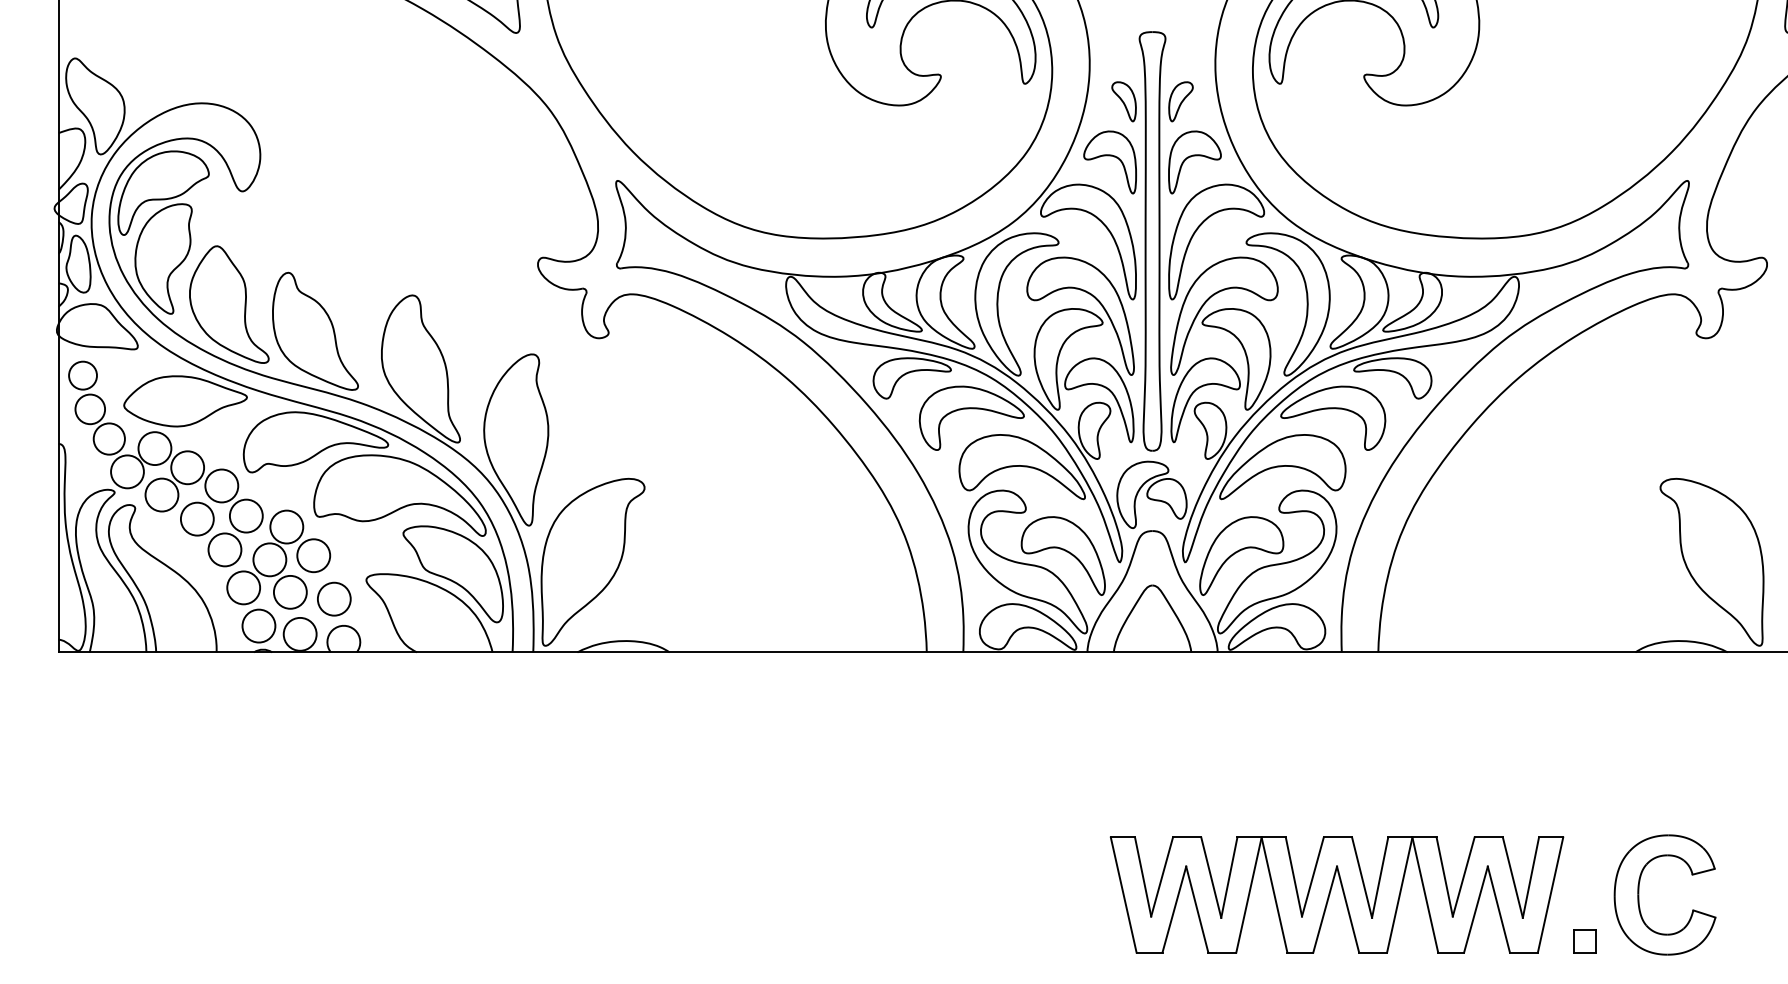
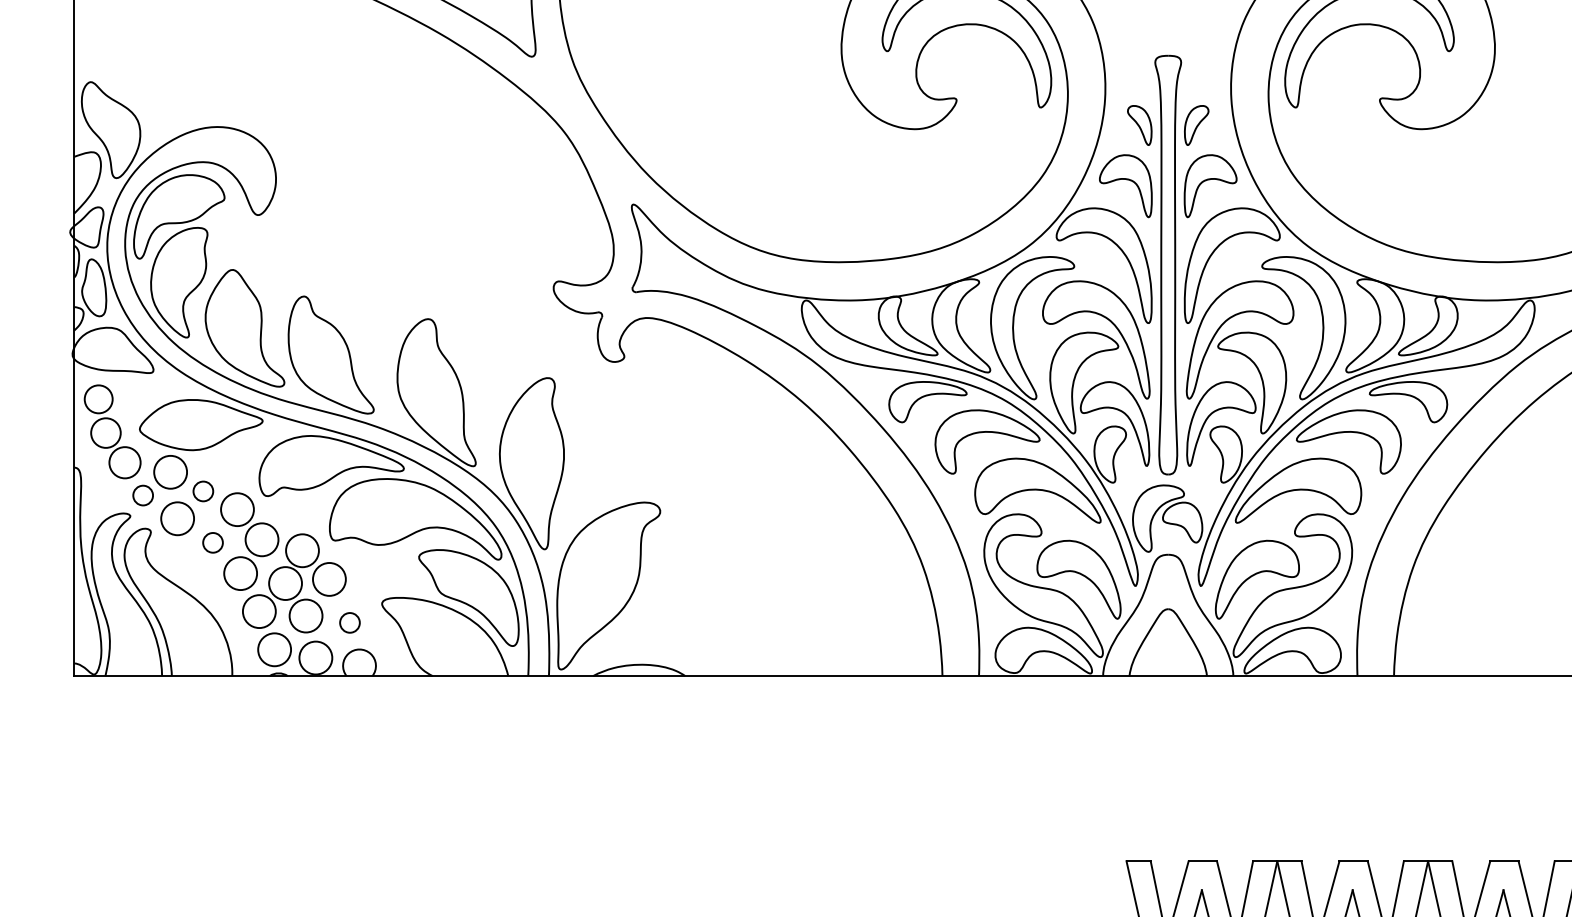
circle: (187, 467) -> (203, 491), size x0.6
circle: (127, 471) -> (143, 495), size x0.6
circle: (196, 518) -> (212, 542), size x0.6
circle: (333, 598) -> (349, 622), size x0.6

